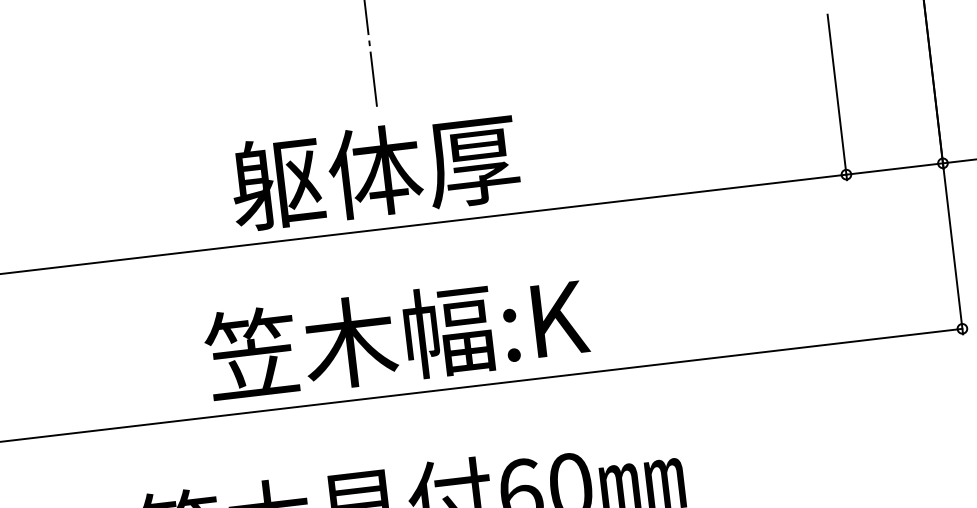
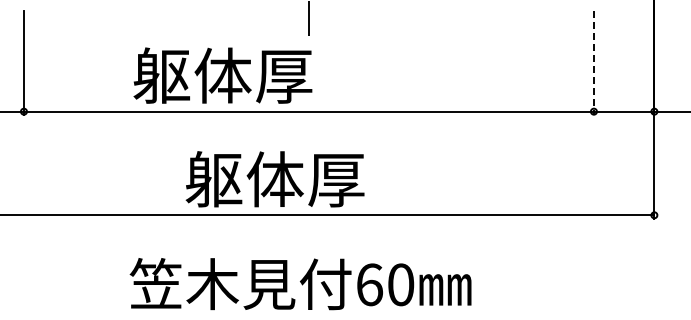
line: (836, 97) -> (593, 63), solid -> dashed
text: (374, 171) -> (222, 75), moved
text: (396, 335) -> (304, 178), 笠木幅:K -> 躯体厚

